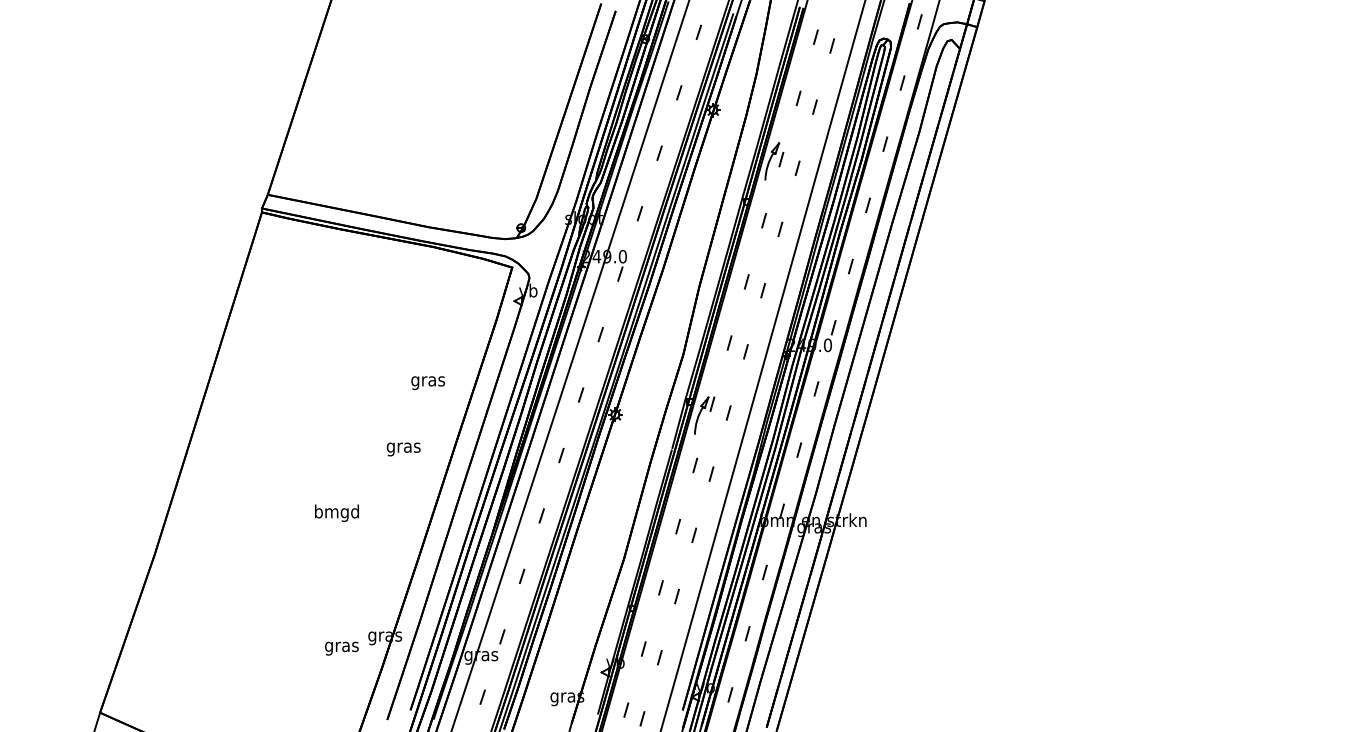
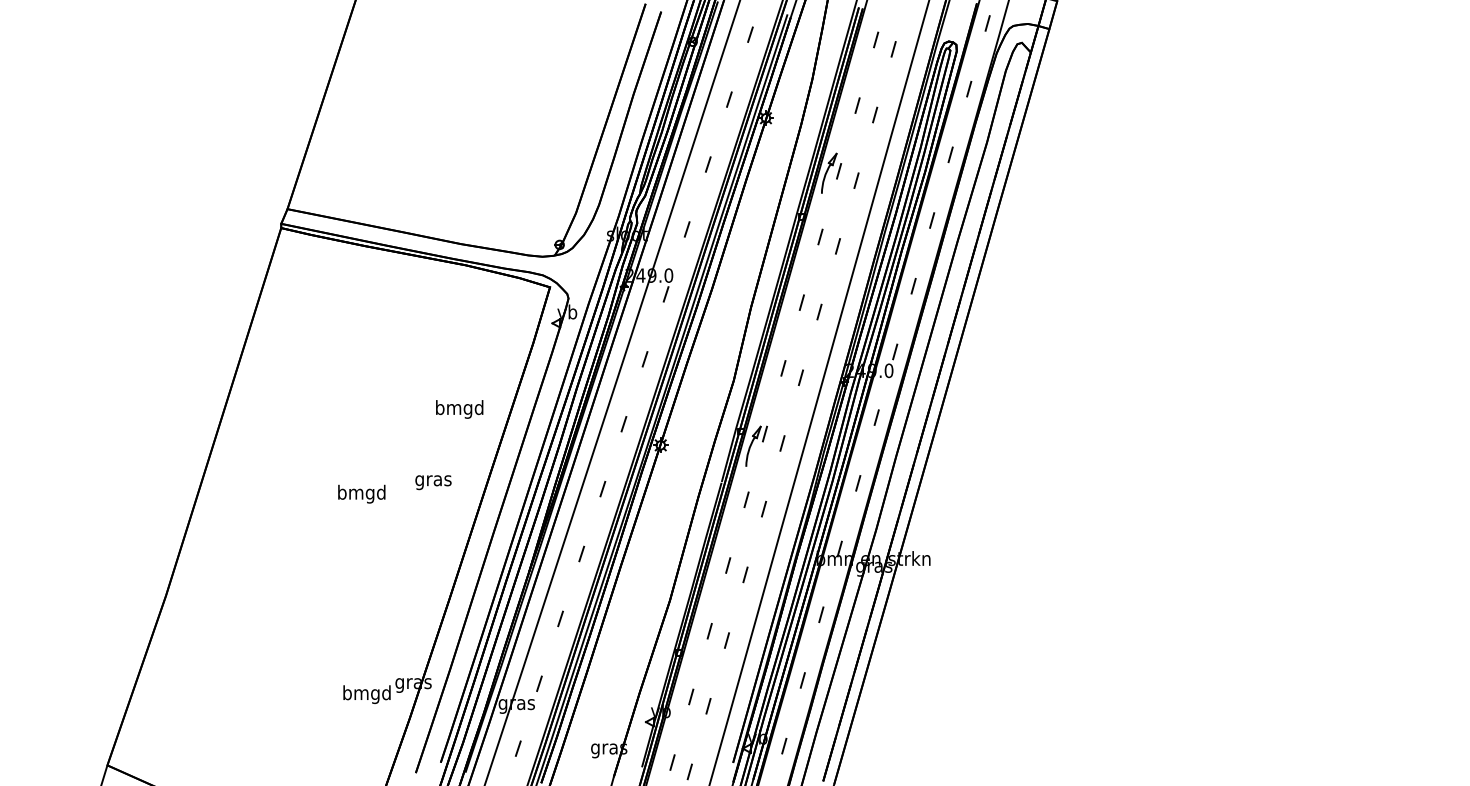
text: (428, 381) -> (460, 409), gras -> bmgd
text: (336, 512) -> (361, 493), moved
text: (341, 646) -> (366, 694), gras -> bmgd

